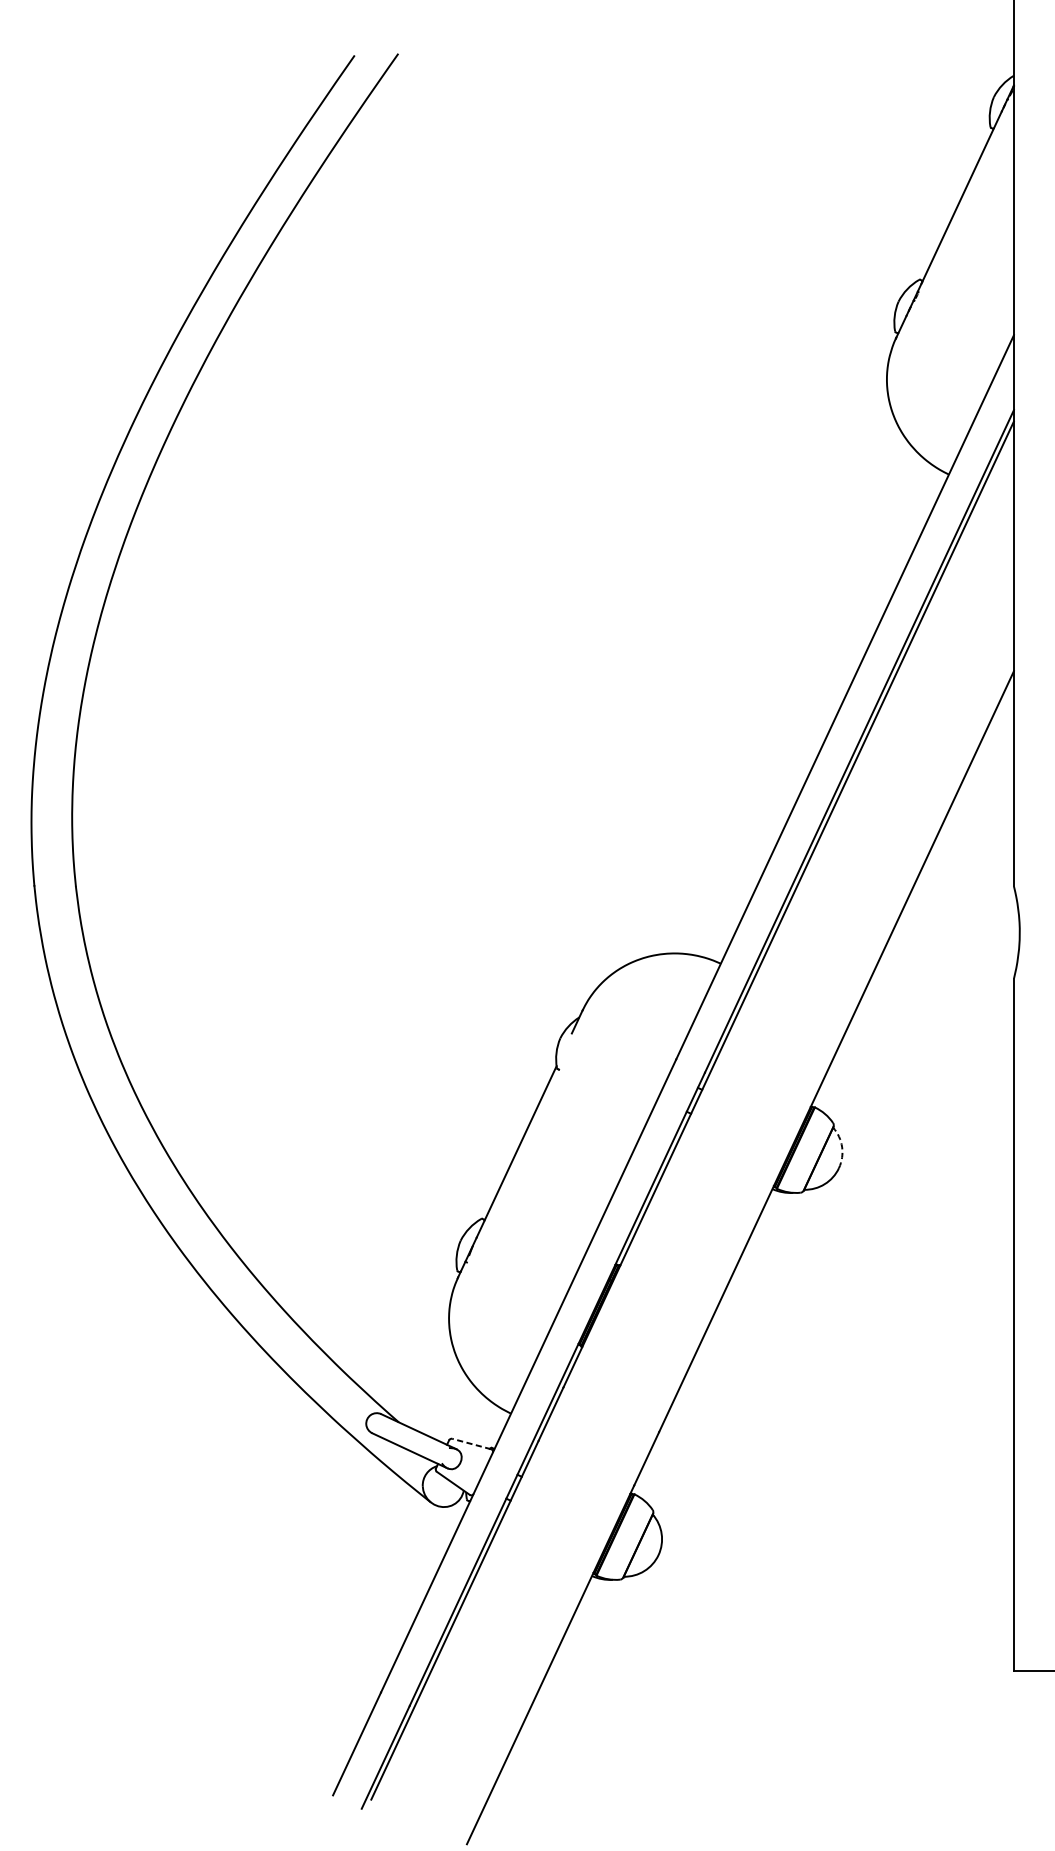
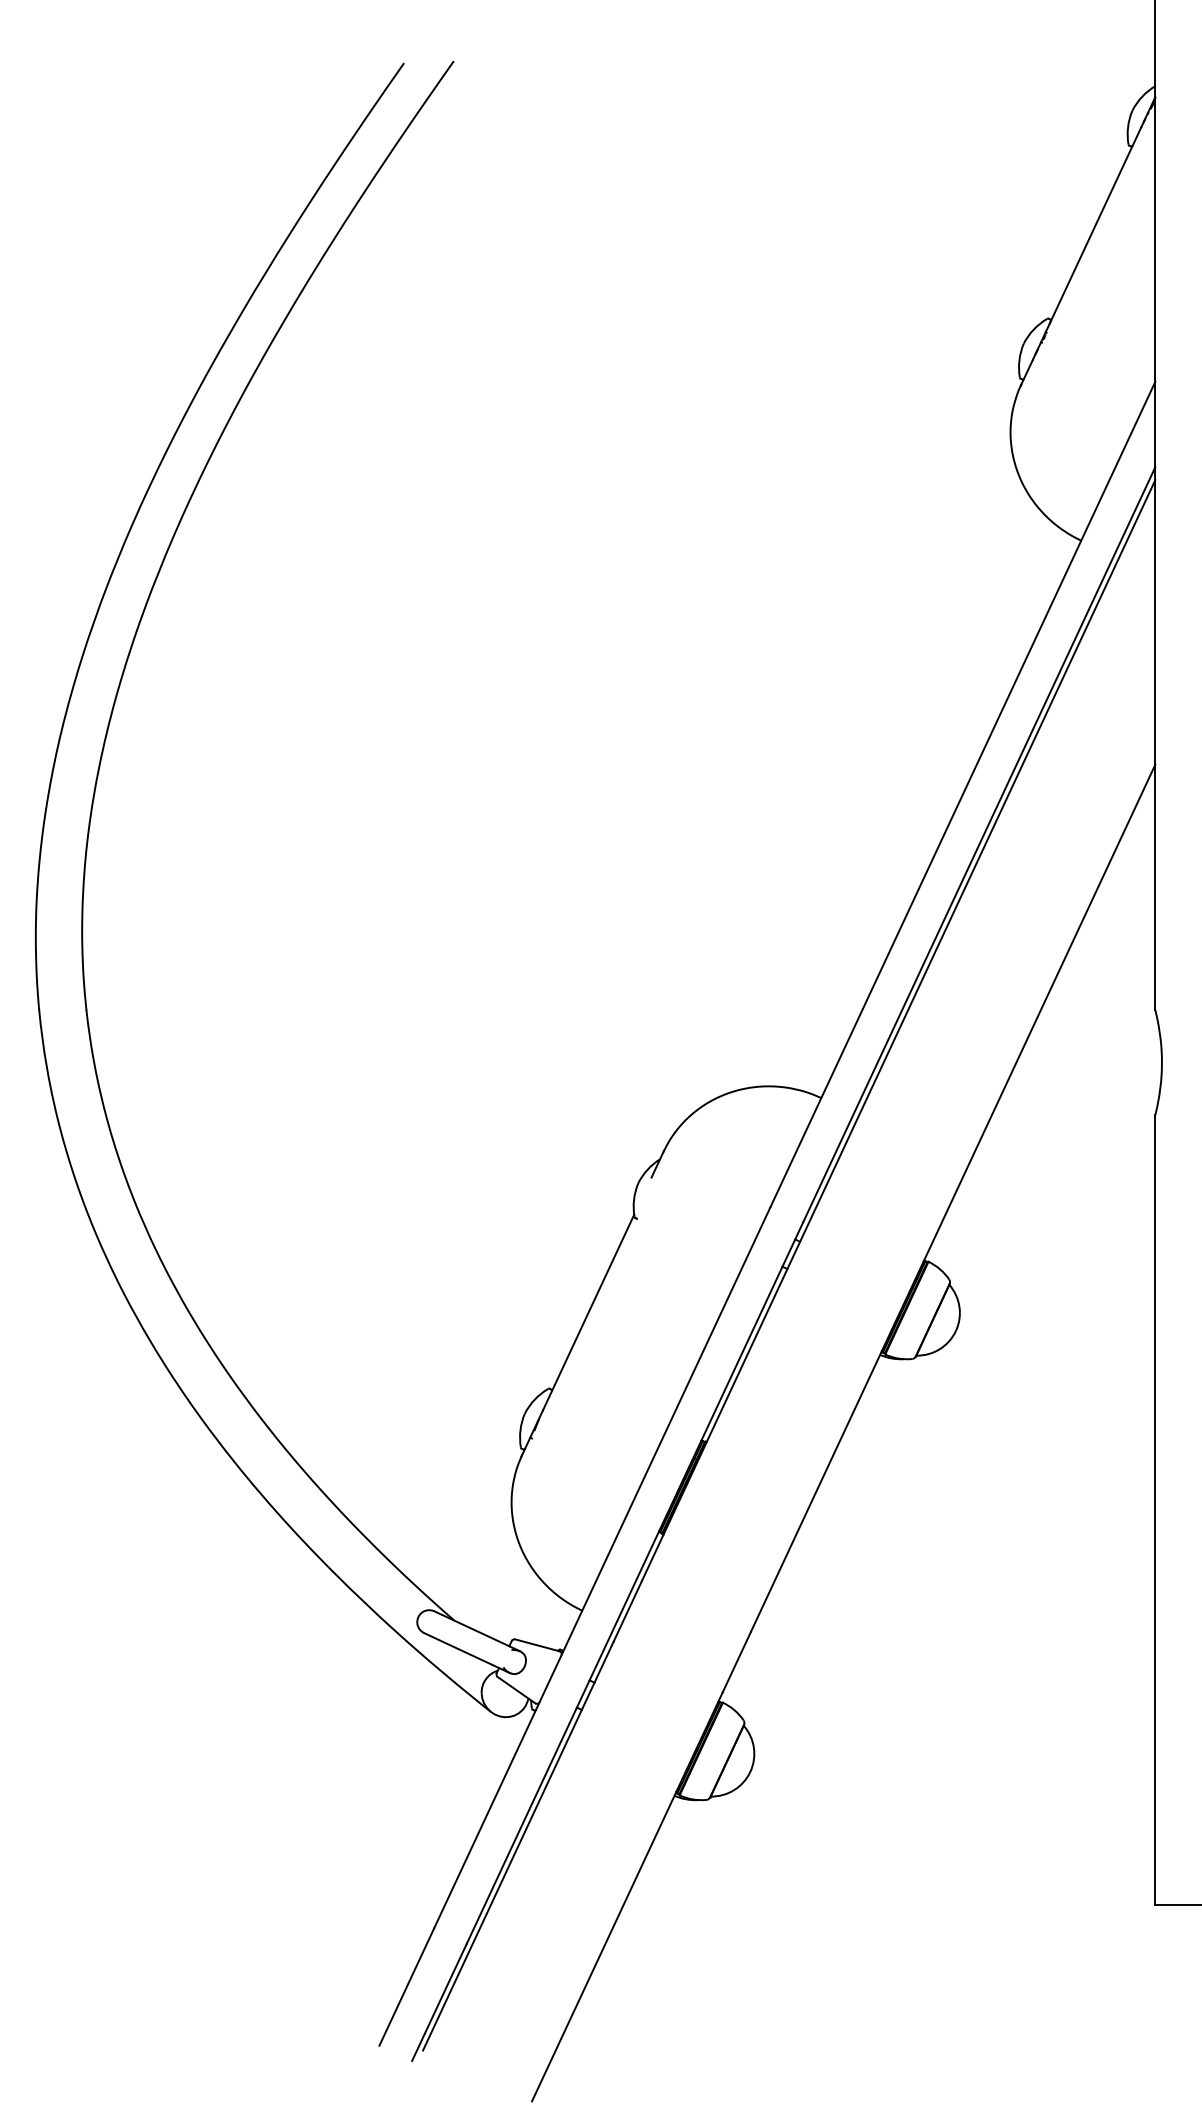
arc: (842, 1146) -> (959, 1306), dashed -> solid
line: (471, 1444) -> (537, 1645), dashed -> solid

